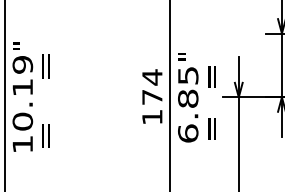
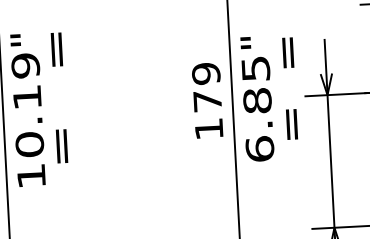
text: (152, 77) -> (206, 73), 174 -> 179
text: (45, 100) -> (58, 96), moved
text: (211, 102) -> (289, 87), moved

